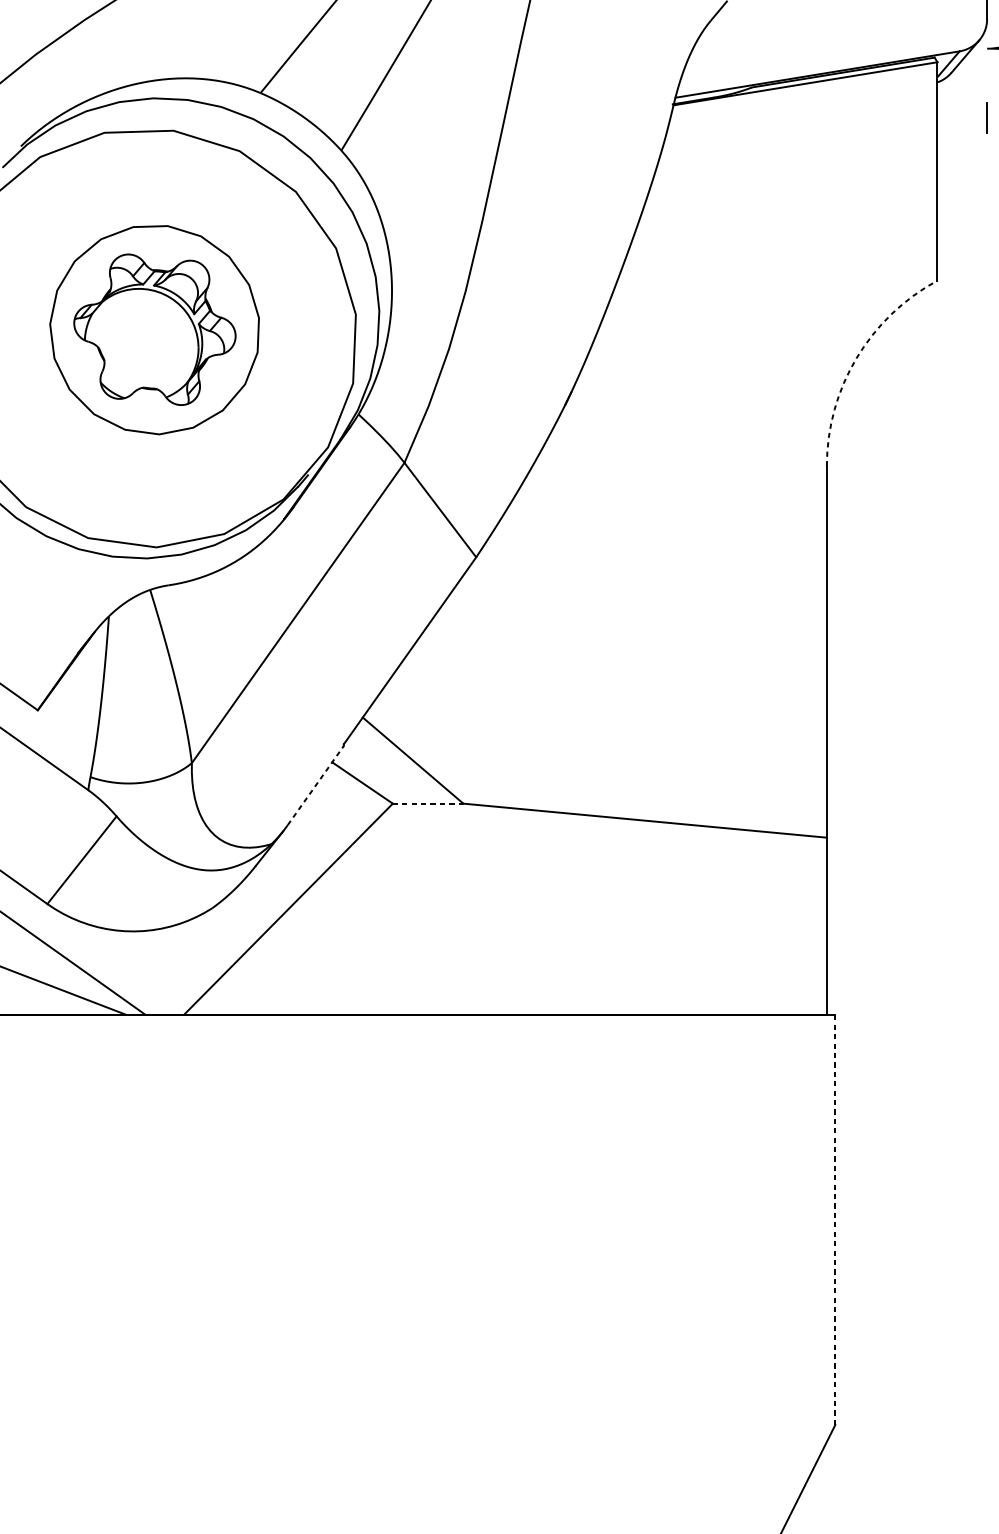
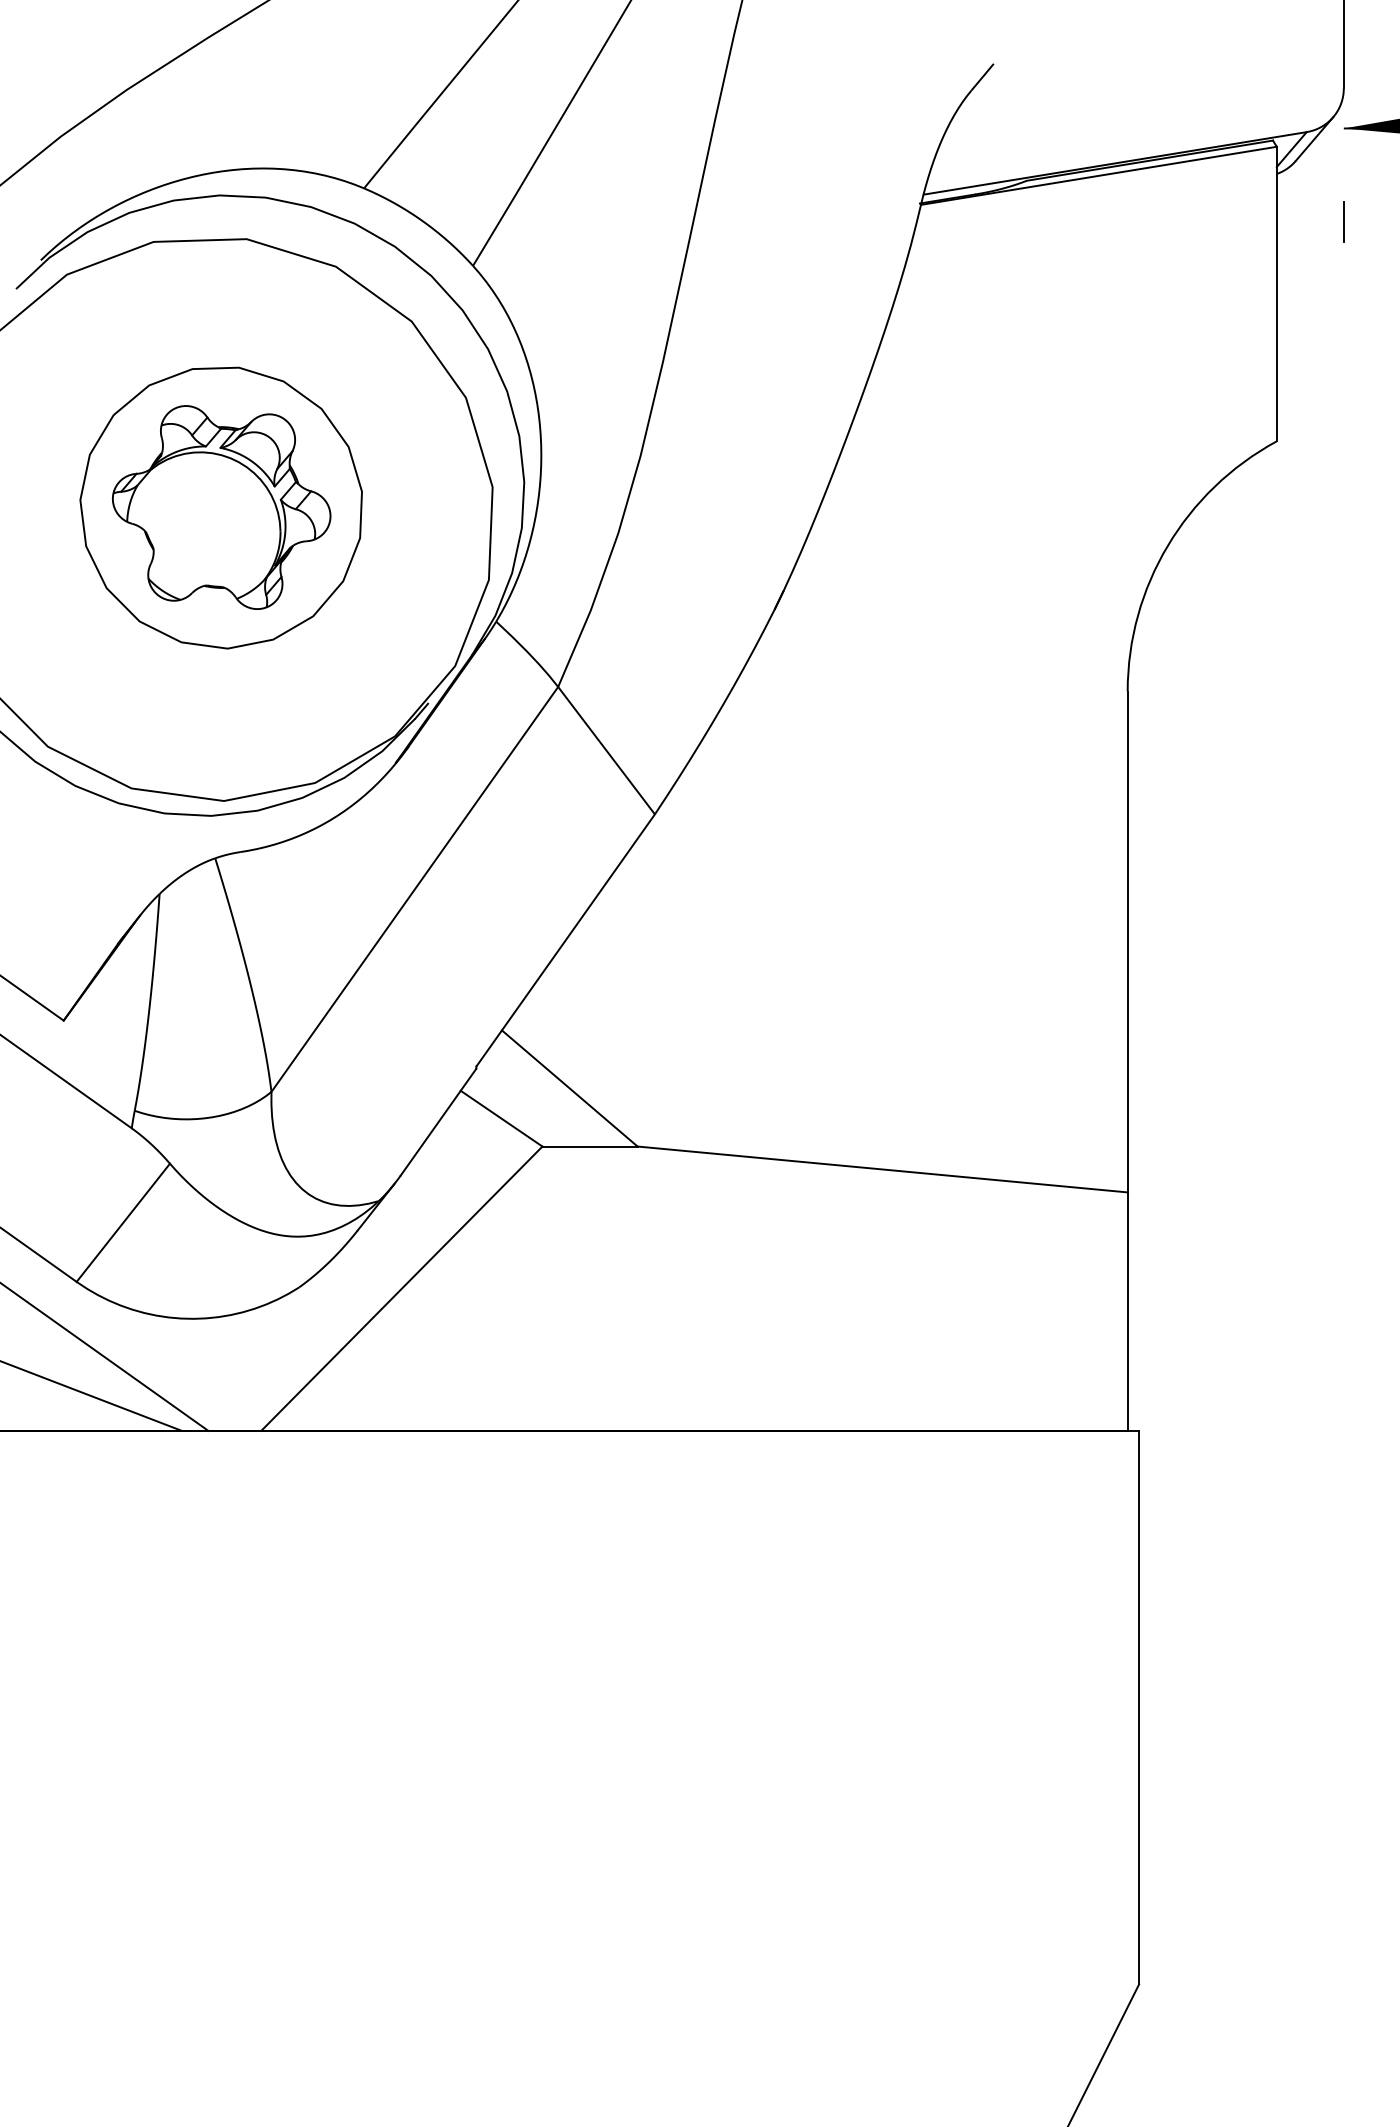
arc: (856, 357) -> (1167, 545), dashed -> solid
line: (315, 785) -> (438, 1121), dashed -> solid
line: (428, 803) -> (590, 1146), dashed -> solid
line: (835, 1219) -> (1139, 1707), dashed -> solid

